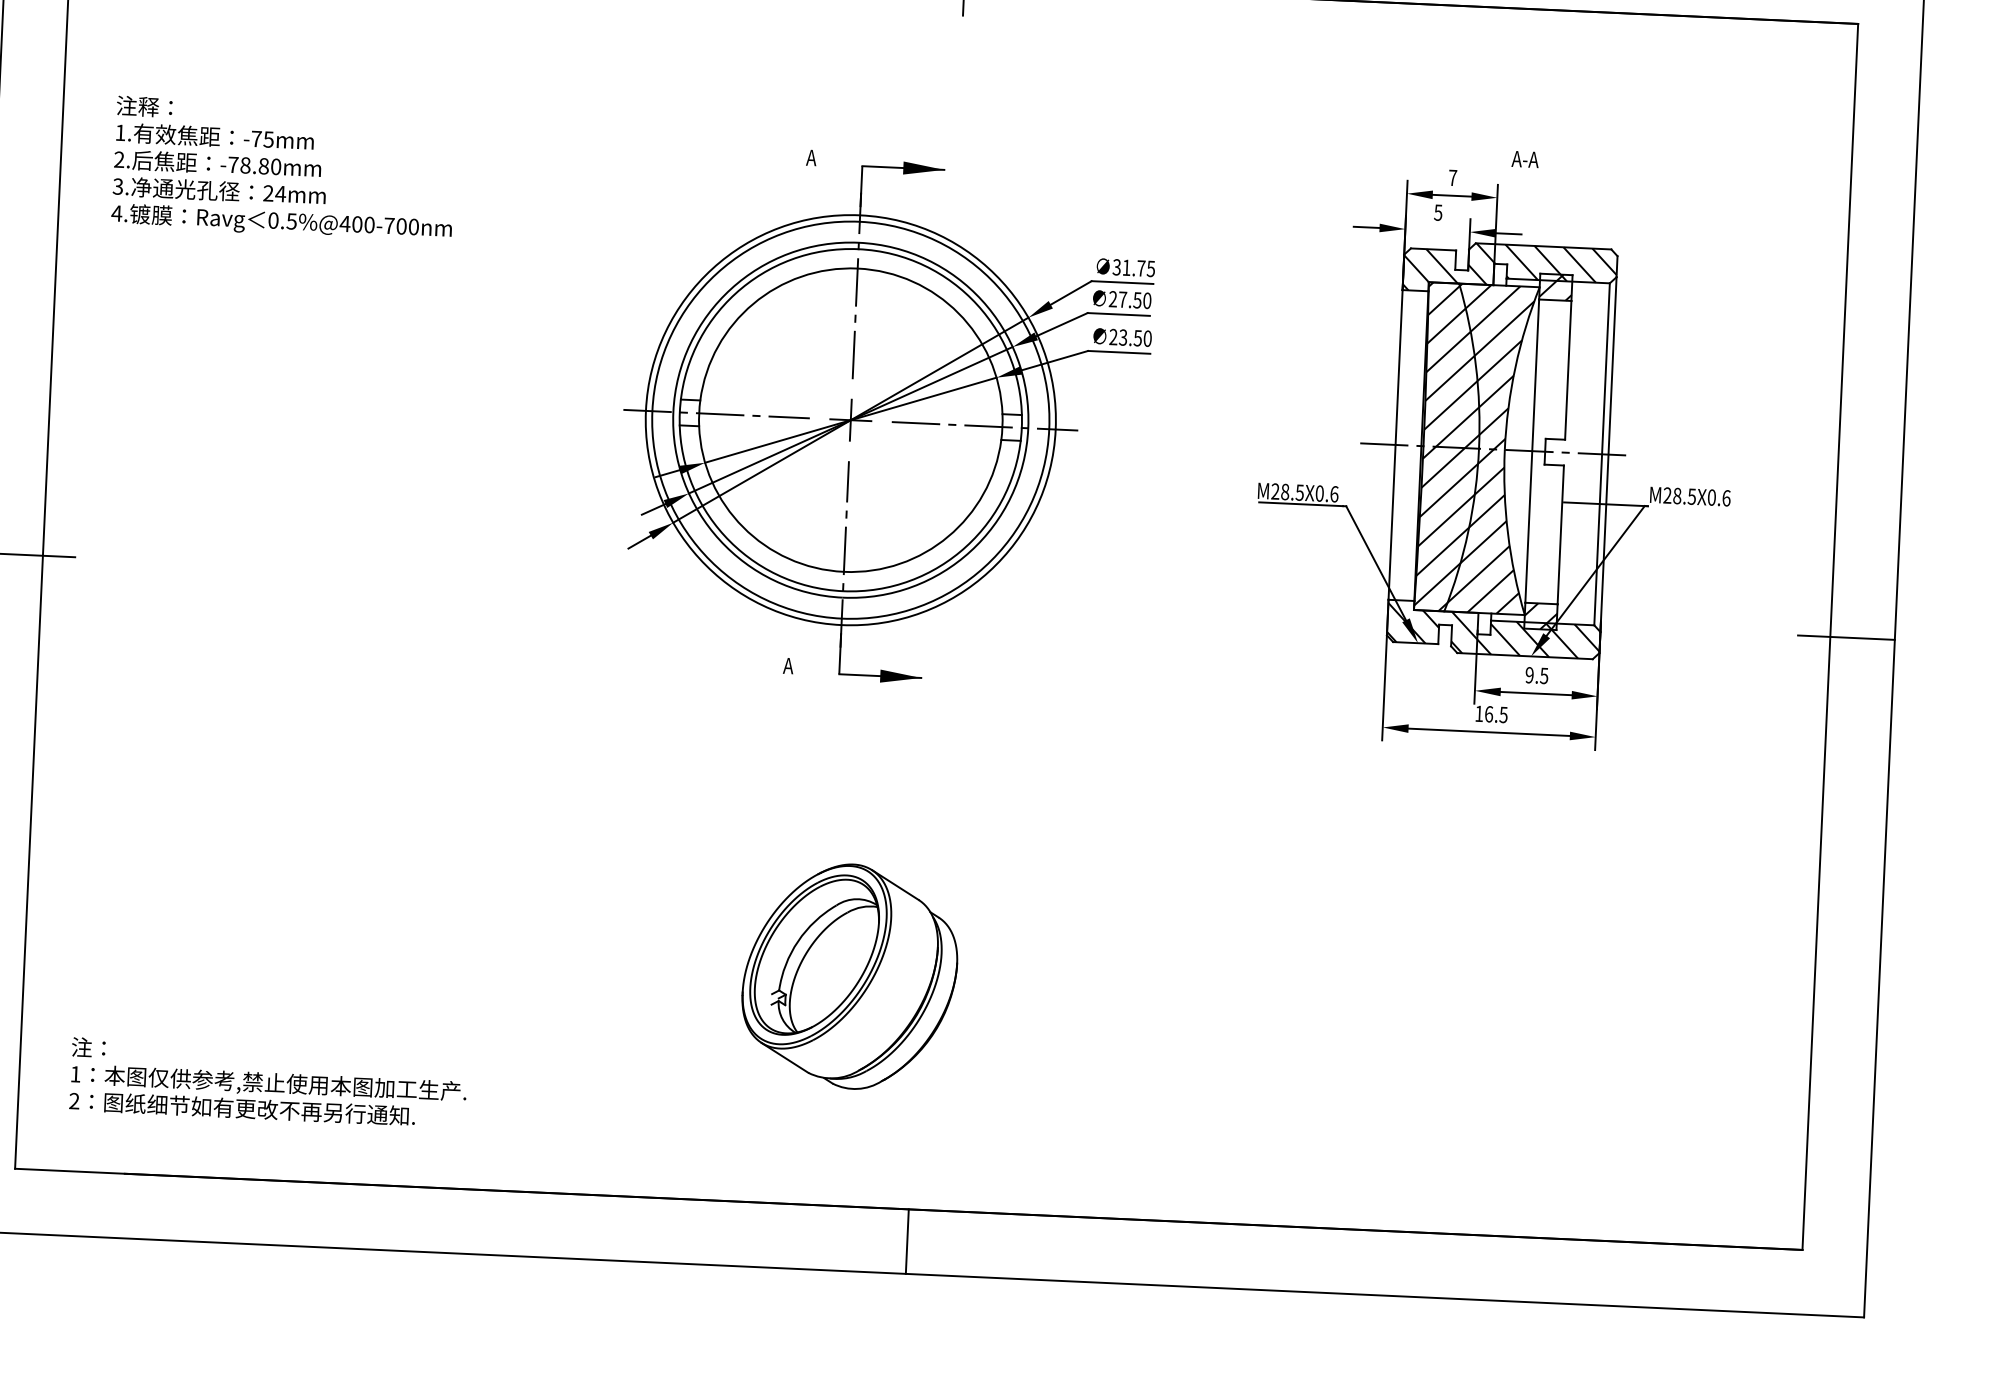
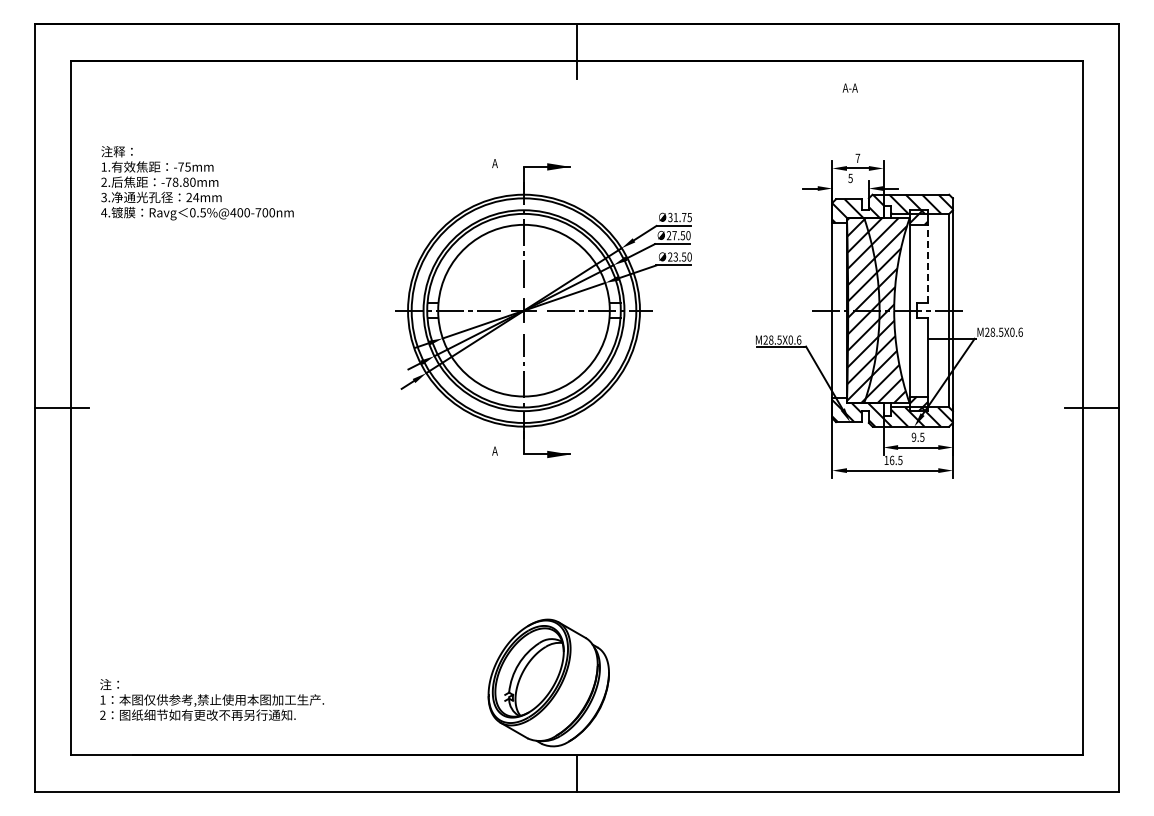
text: (1523, 158) -> (849, 87), moved
line: (1567, 369) -> (927, 263), solid -> dashed
part: (849, 975) -> (548, 682), moved

